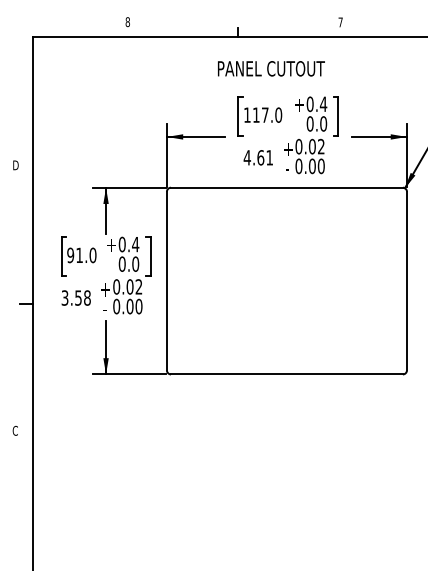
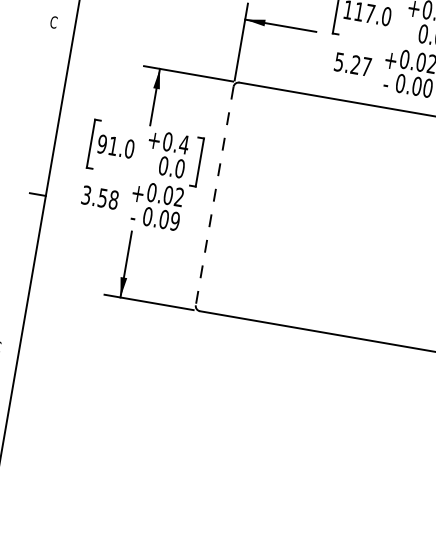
text: (257, 157) -> (351, 63), 4.61 -> 5.27
text: (15, 165) -> (53, 22), D -> C
line: (166, 281) -> (214, 196), solid -> dashed
text: (138, 306) -> (174, 221), 0.00 -> 0.09

